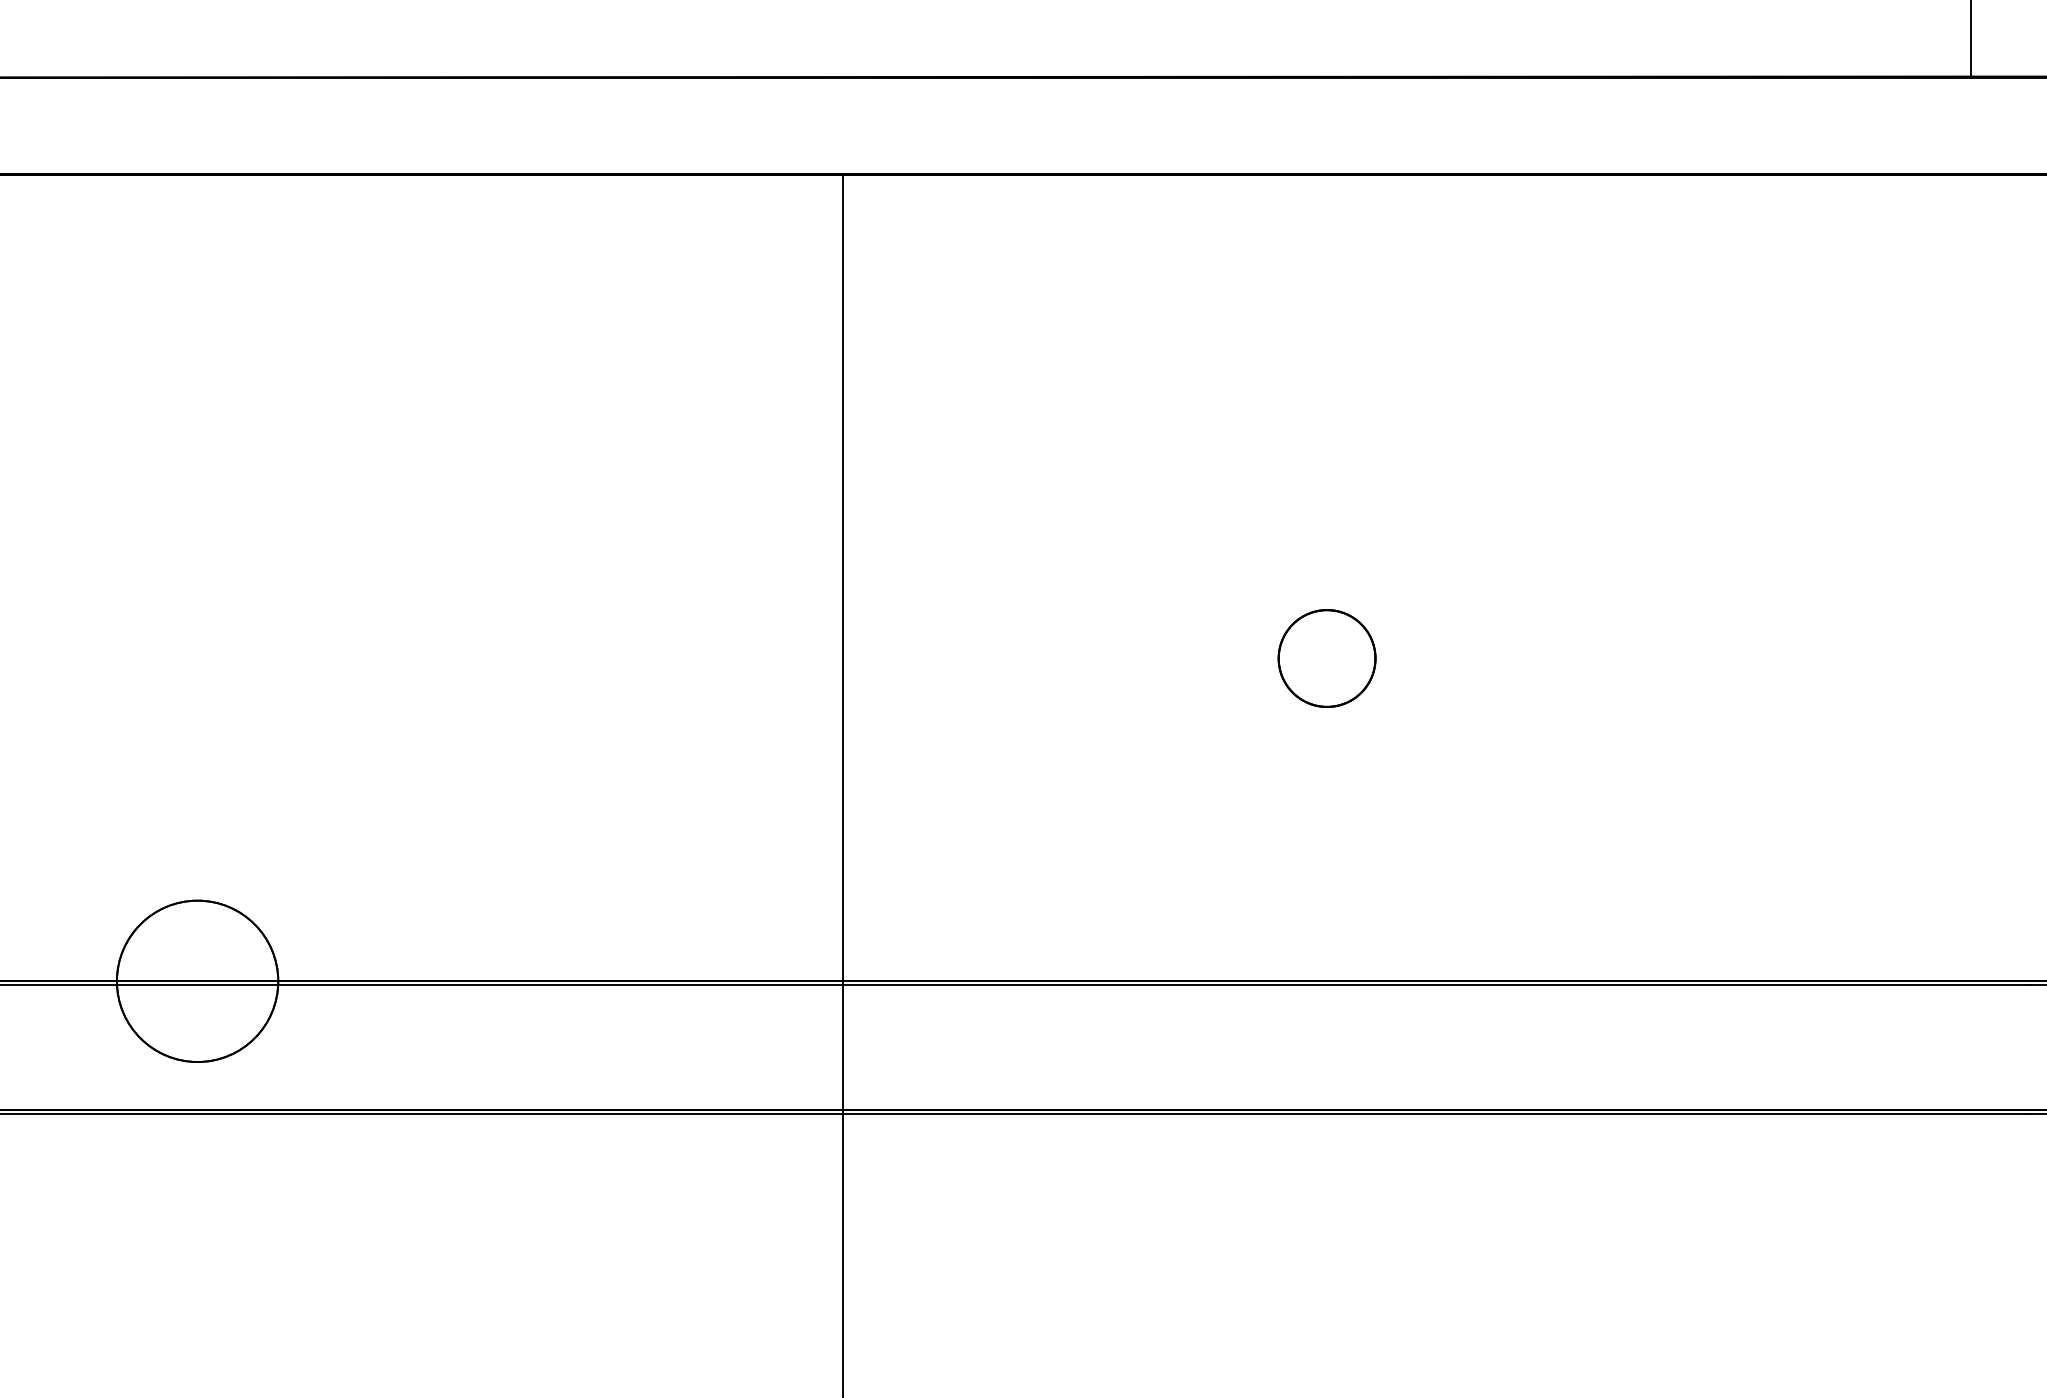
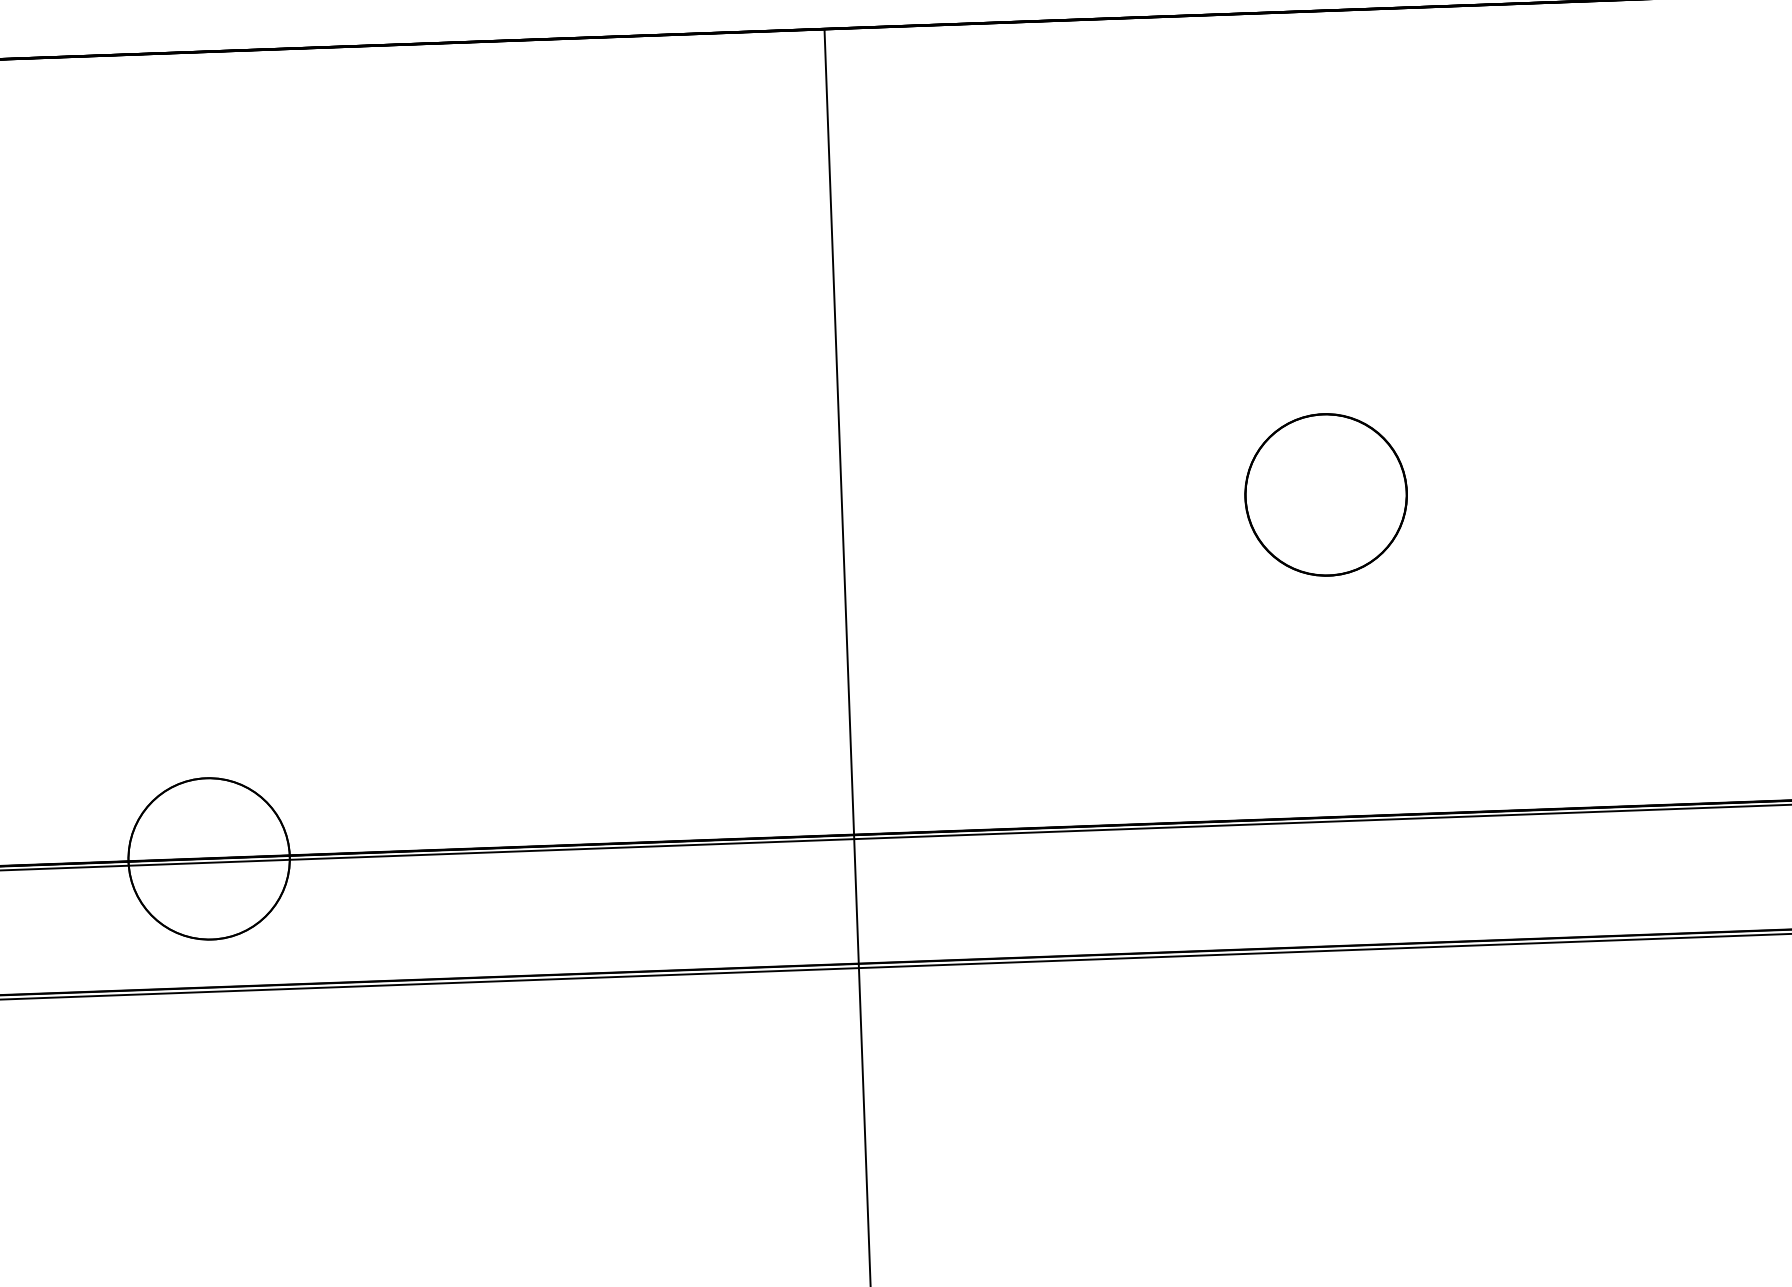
part: (1326, 658) -> (1325, 494), size x1.67

